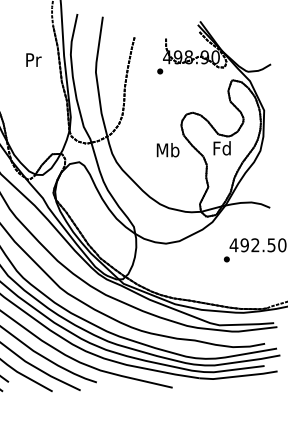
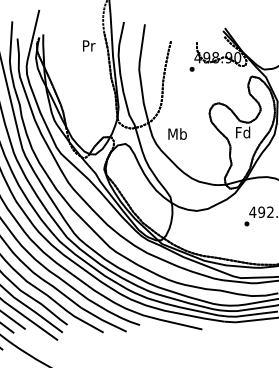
text: (34, 59) -> (89, 45), moved
text: (167, 149) -> (177, 133), moved

